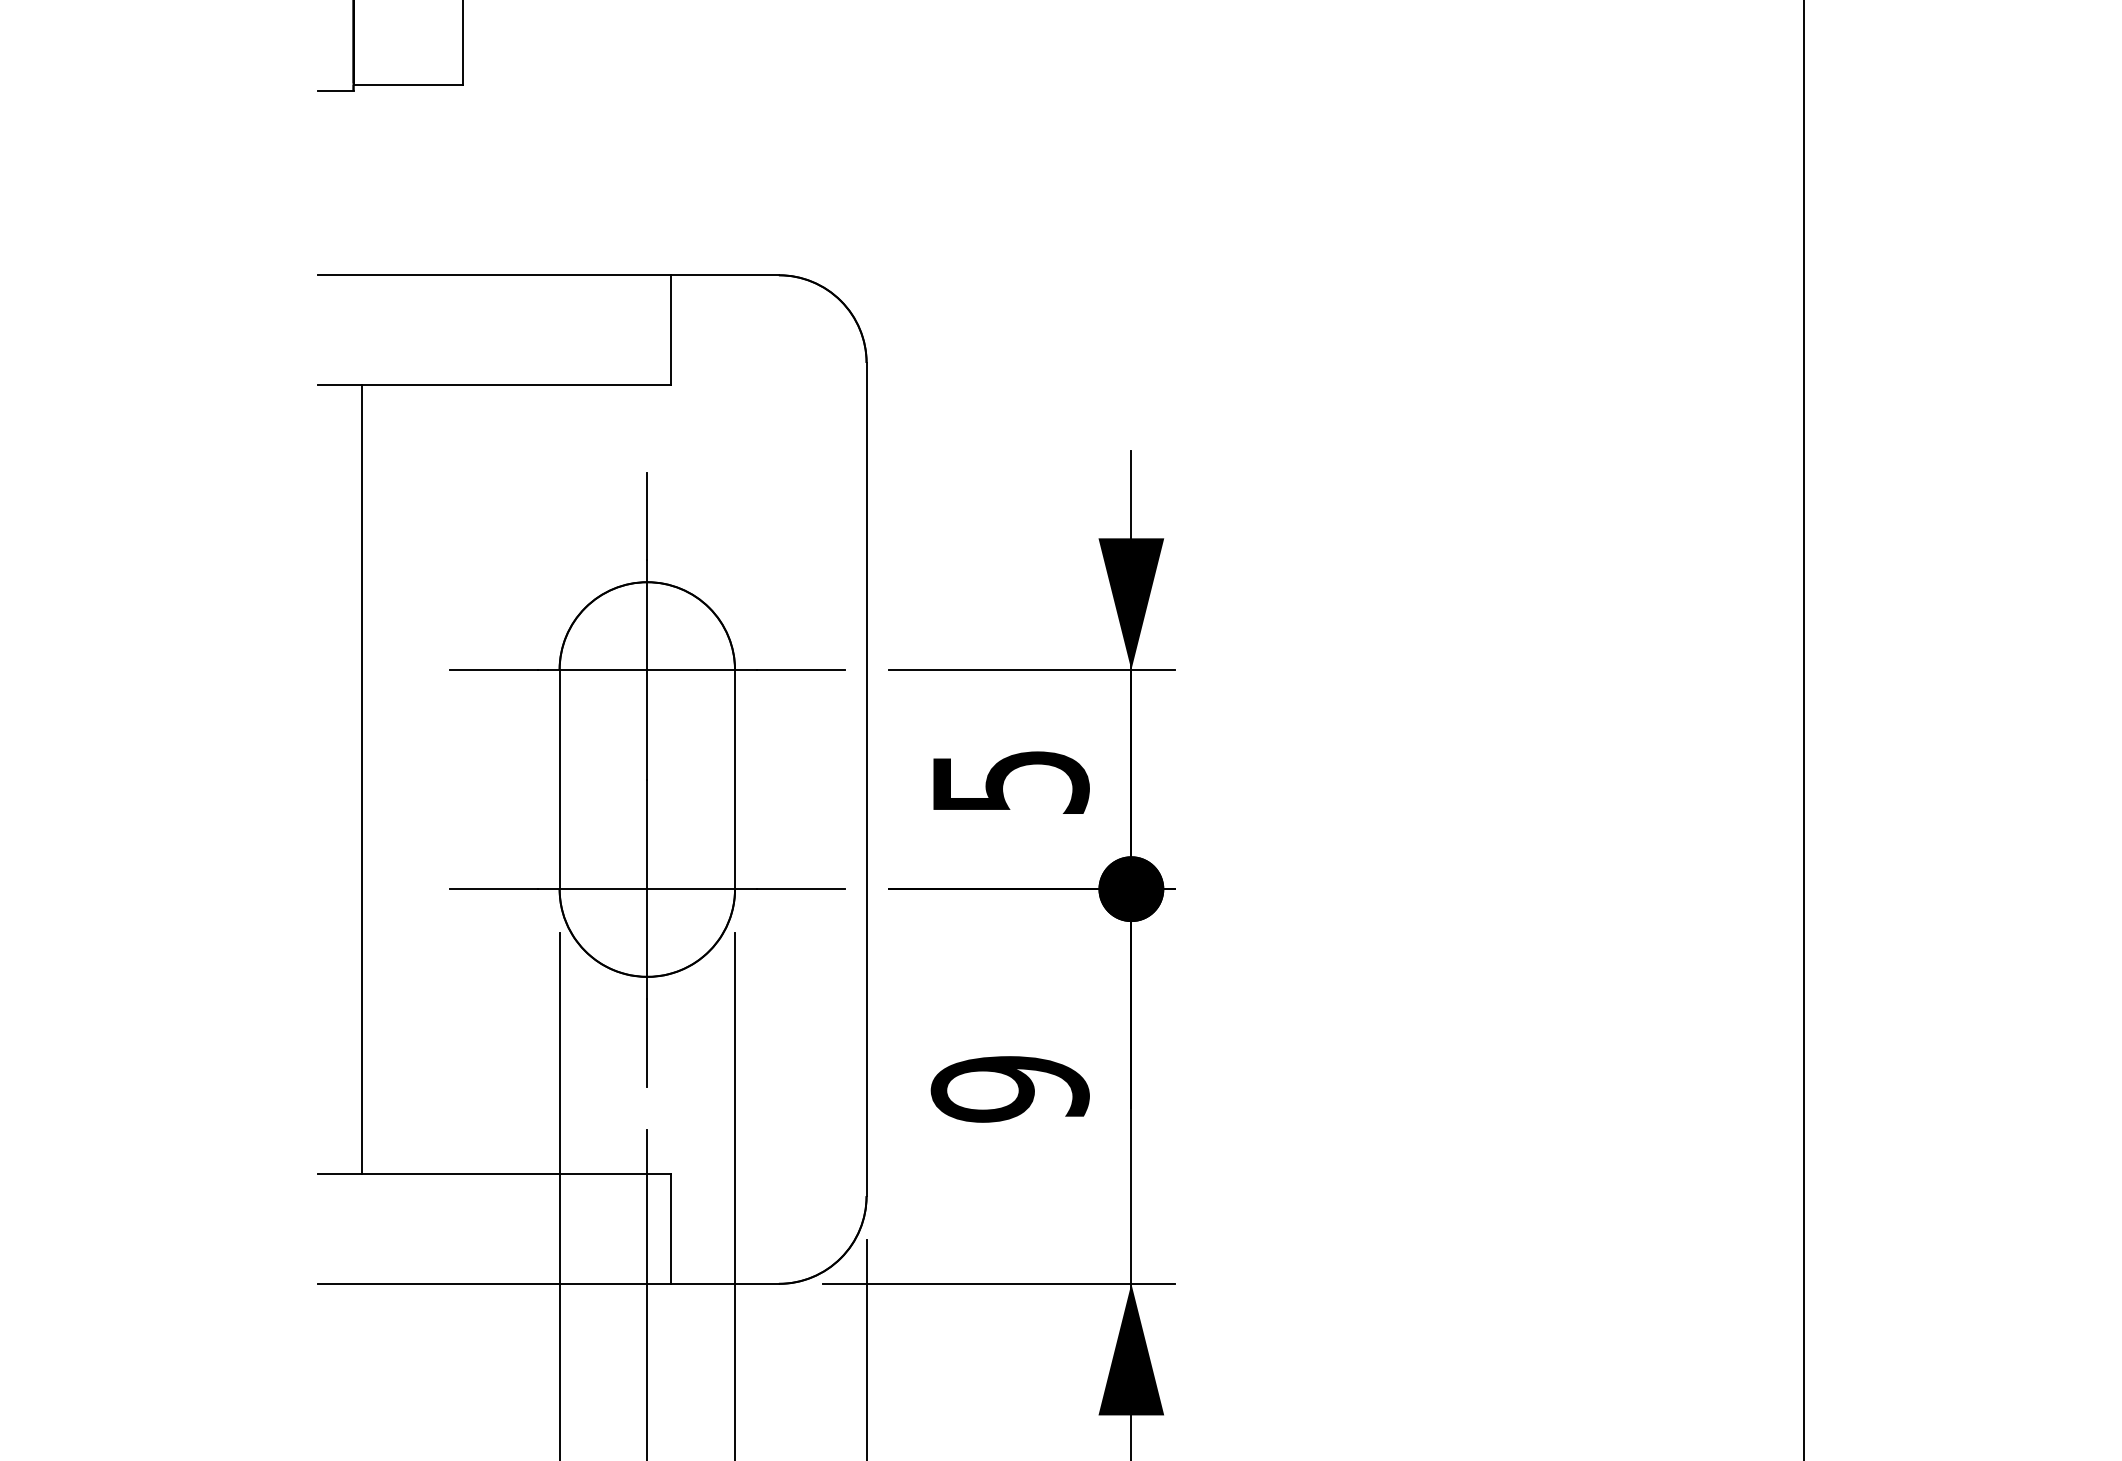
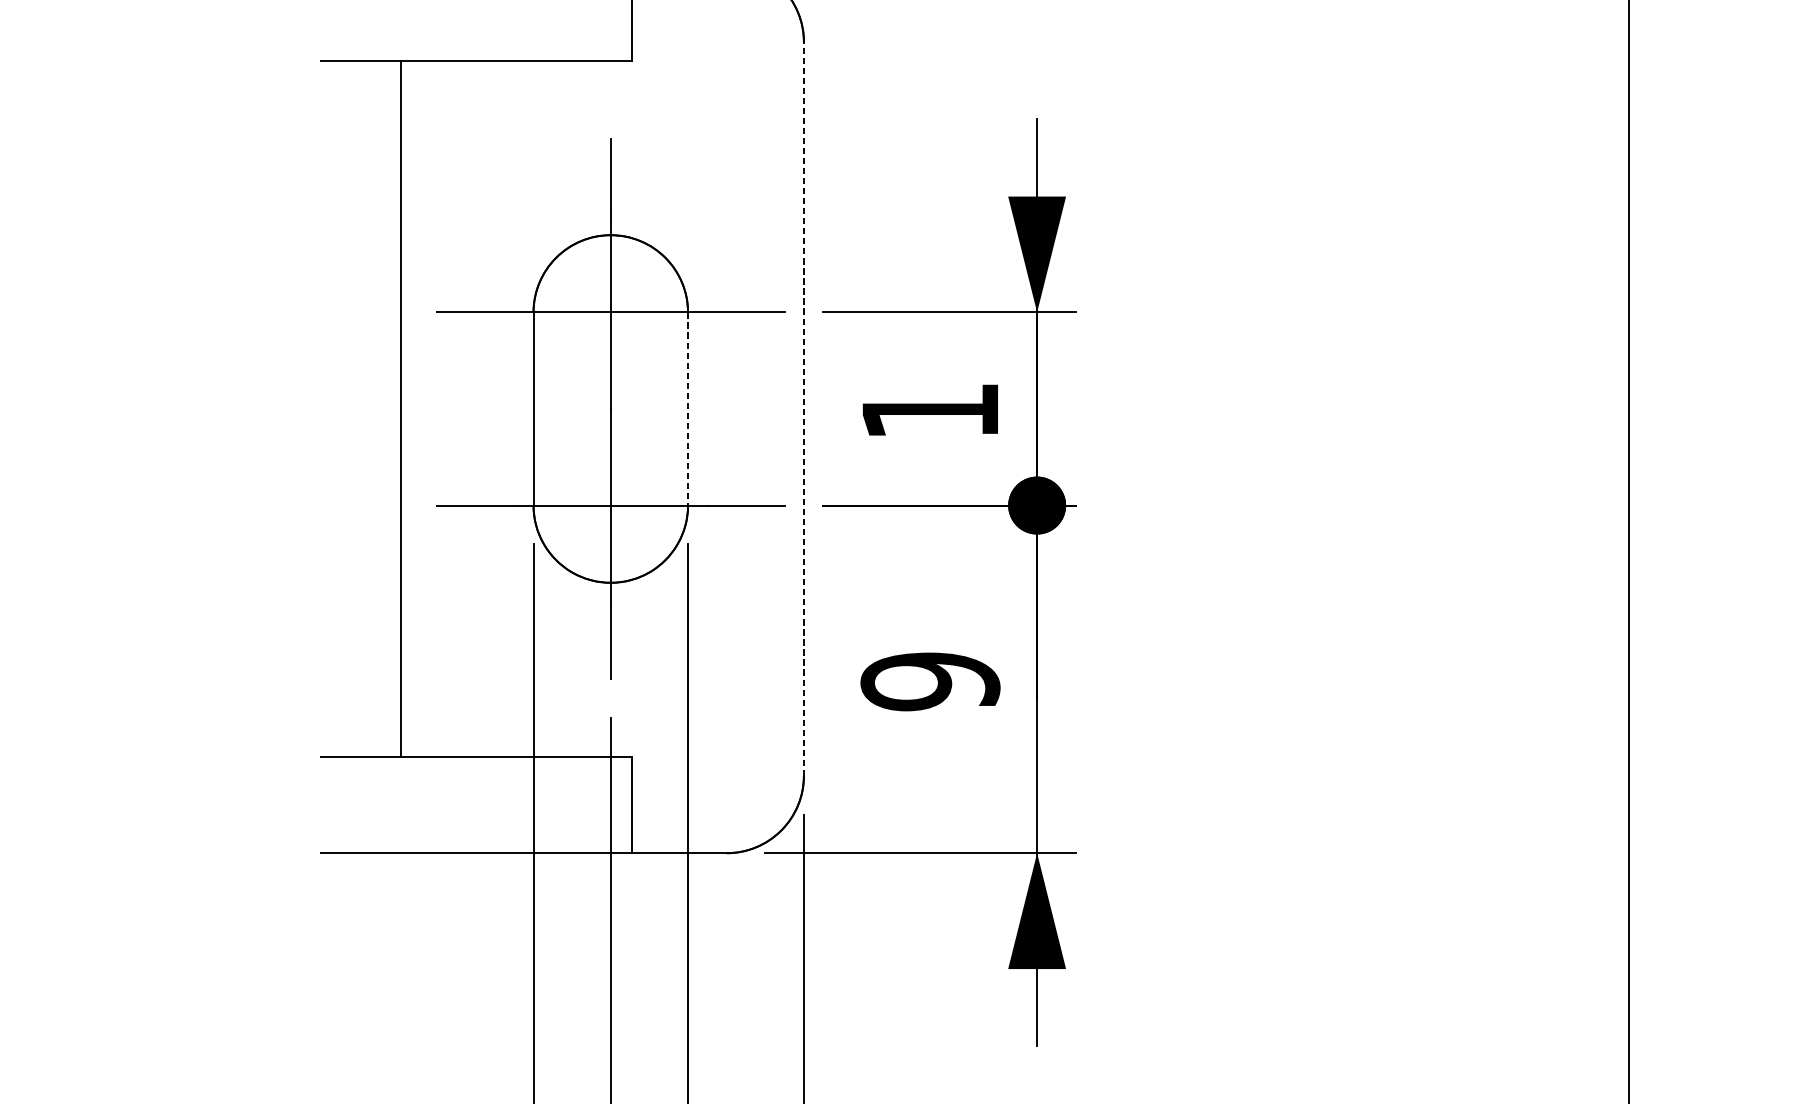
line: (362, 779) -> (401, 408), moved
line: (735, 779) -> (688, 408), solid -> dashed
line: (866, 779) -> (803, 408), solid -> dashed
text: (1011, 782) -> (931, 411), 5 -> 1

